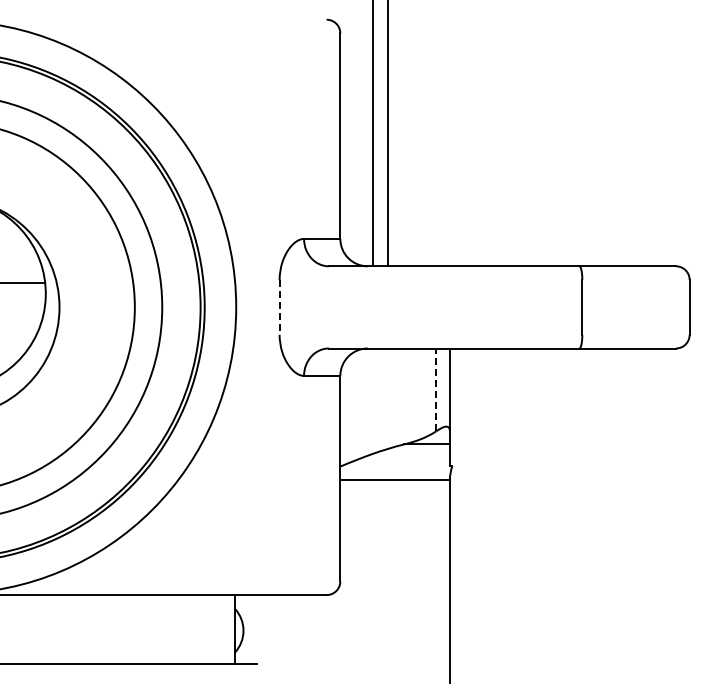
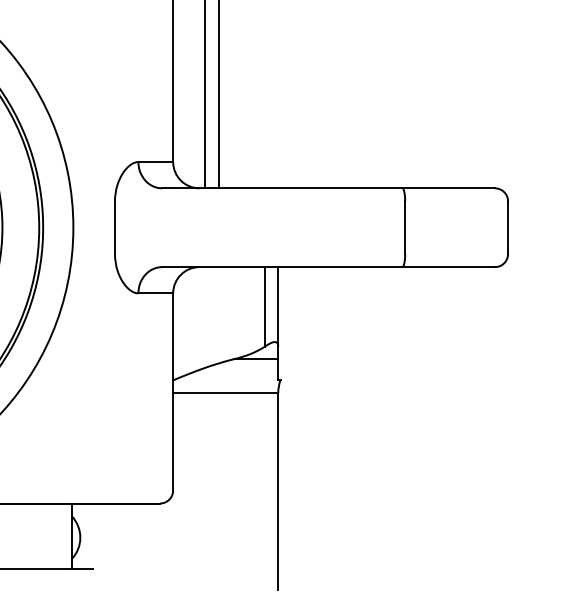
line: (279, 307) -> (114, 227), dashed -> solid
line: (436, 389) -> (265, 306), dashed -> solid

